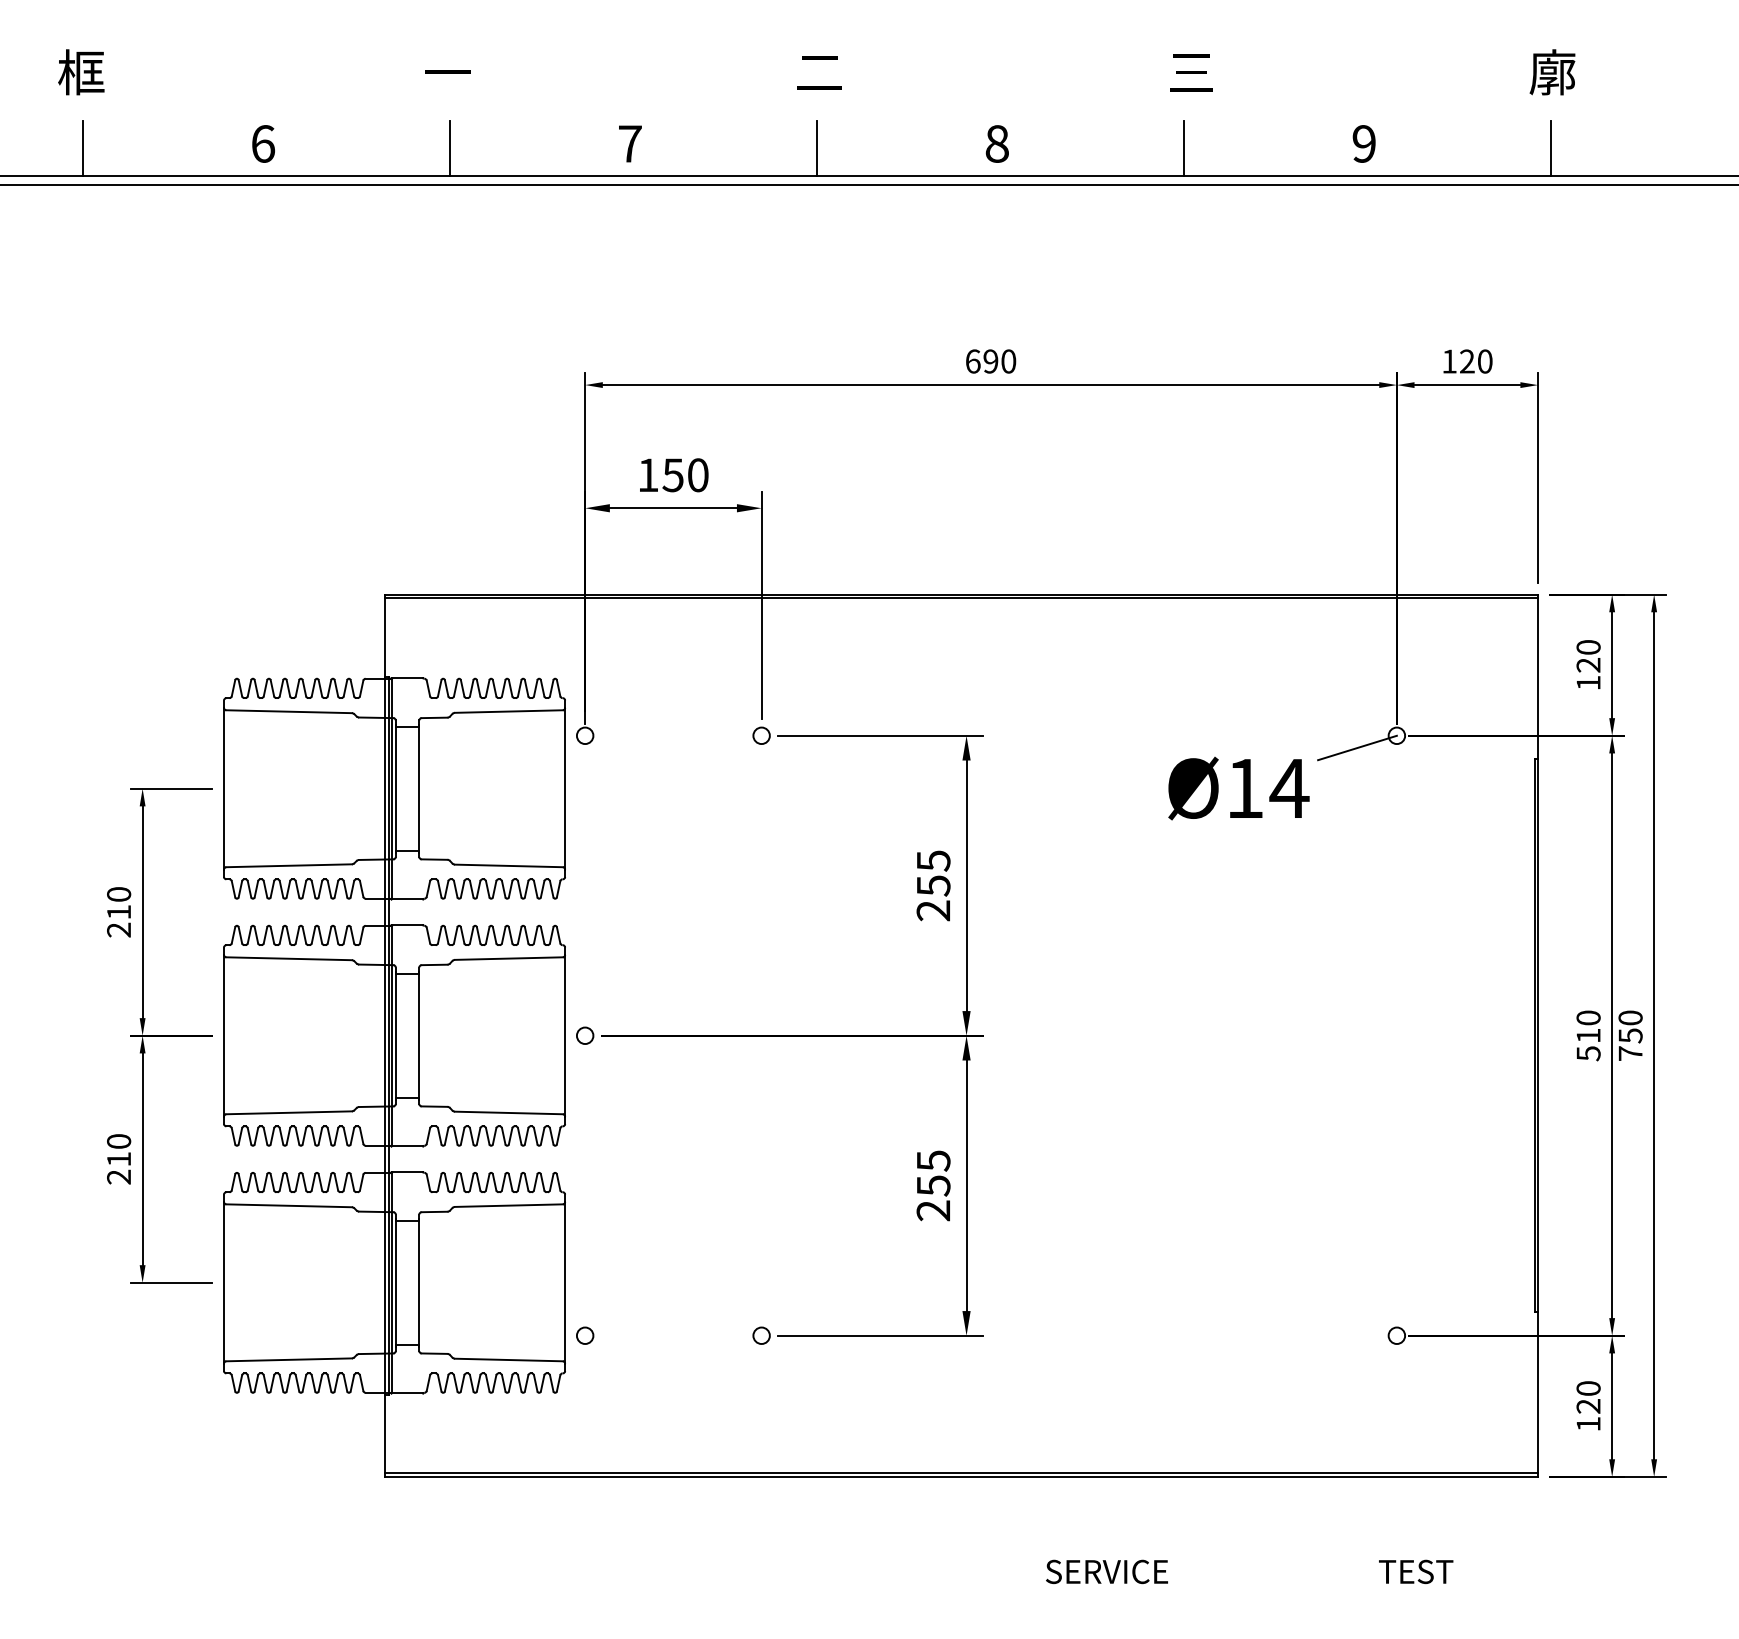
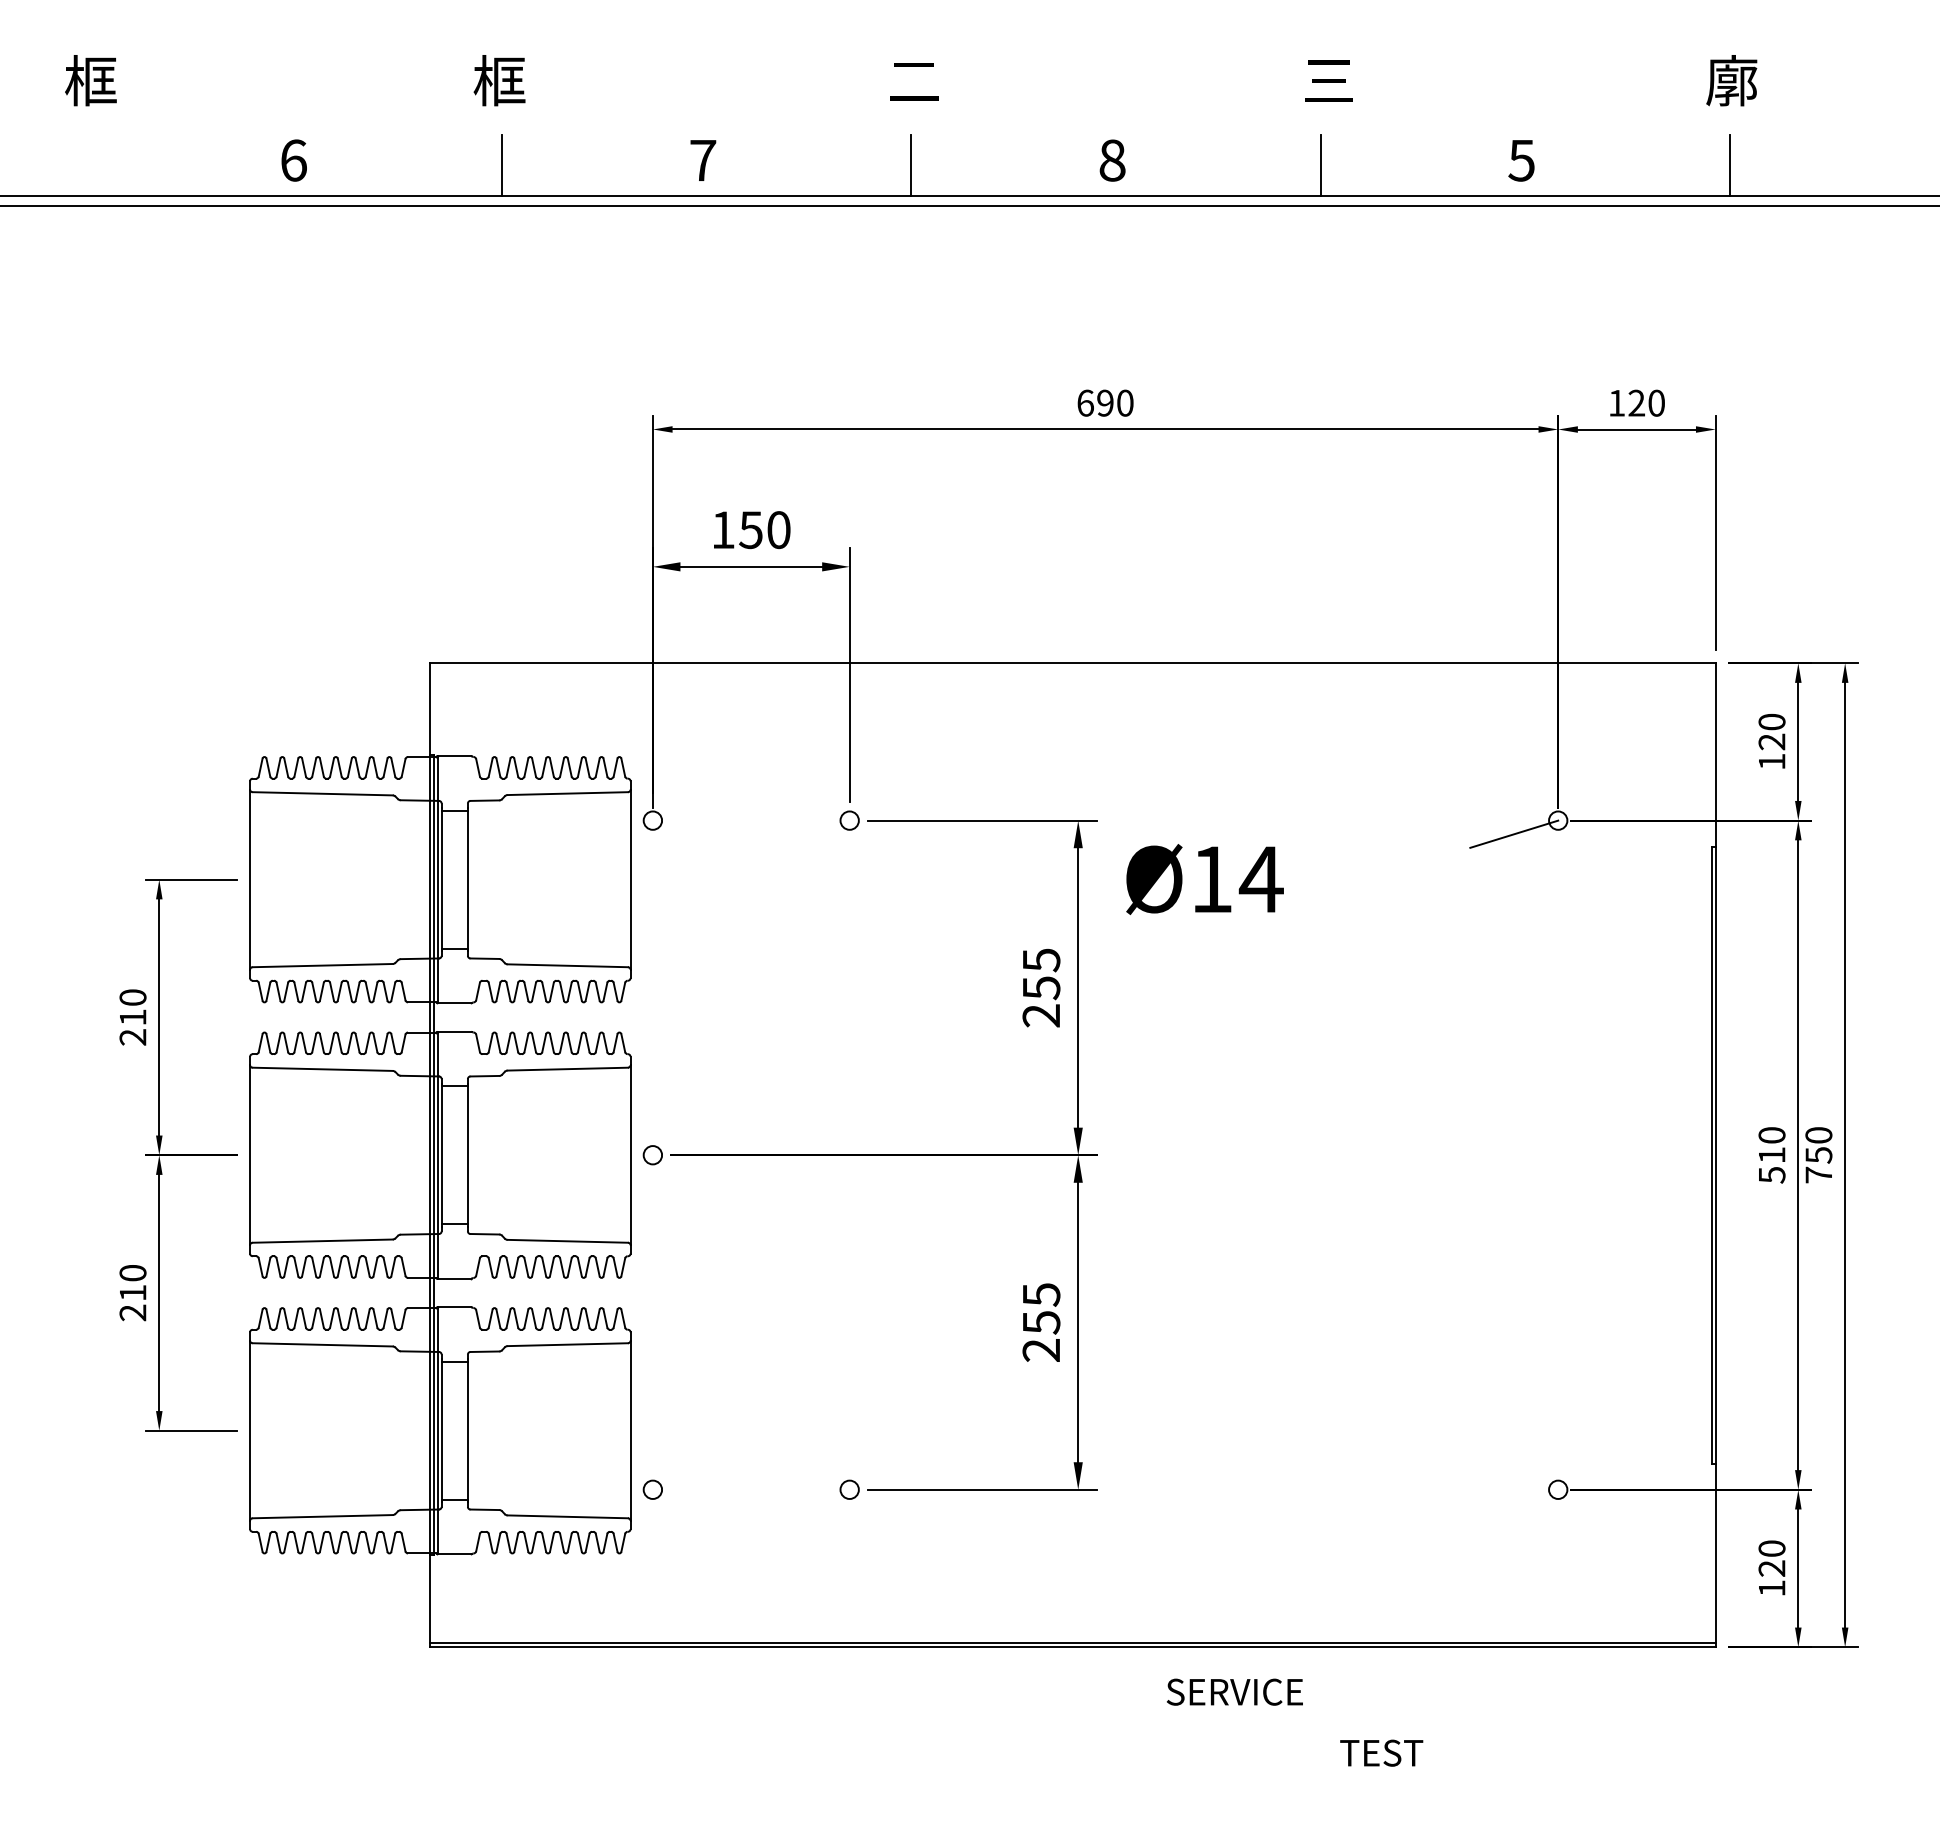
text: (447, 72) -> (499, 80), 一 -> 框
text: (1363, 143) -> (1521, 160), 9 -> 5
line: (82, 148) -> (92, 165), removed
line: (961, 598) -> (1072, 667), removed
text: (1238, 788) -> (1204, 879), moved
text: (1106, 1571) -> (1234, 1691), moved
text: (1415, 1571) -> (1381, 1752), moved

